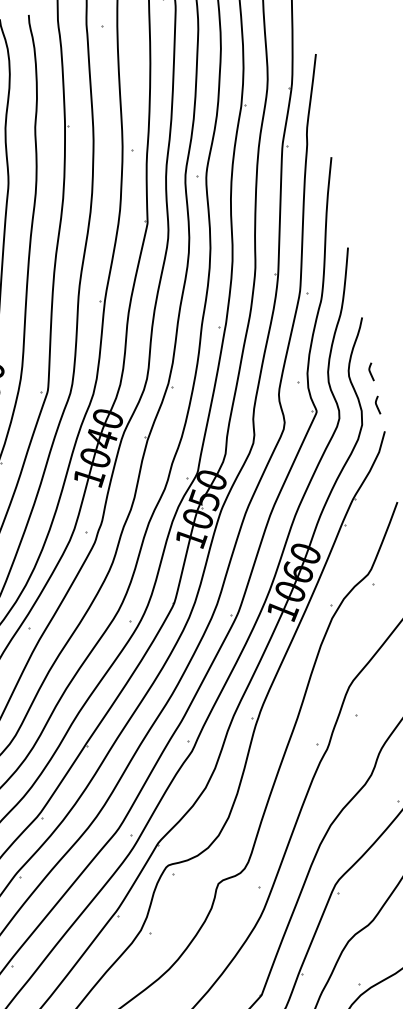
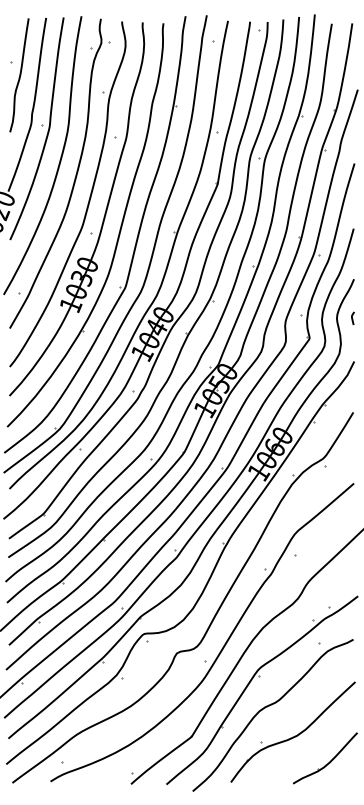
curve: (376, 404) -> (352, 341), removed

